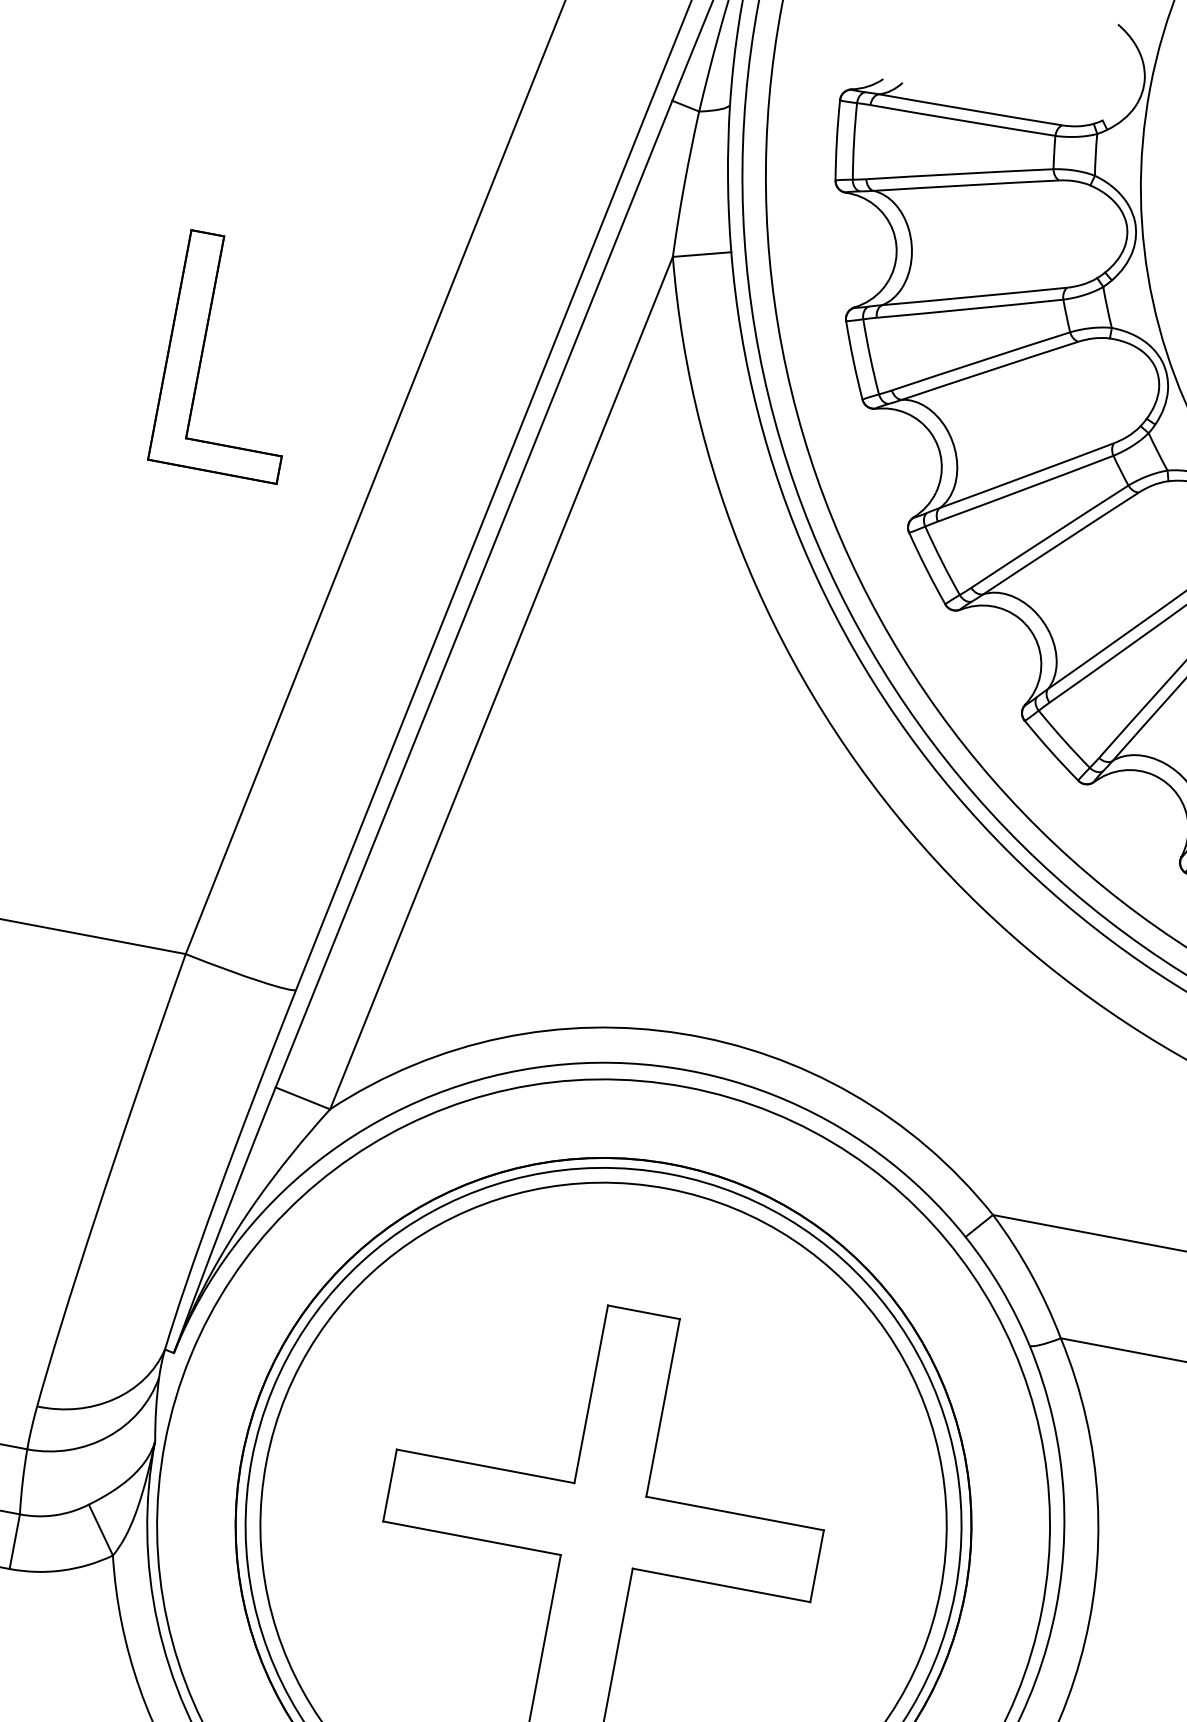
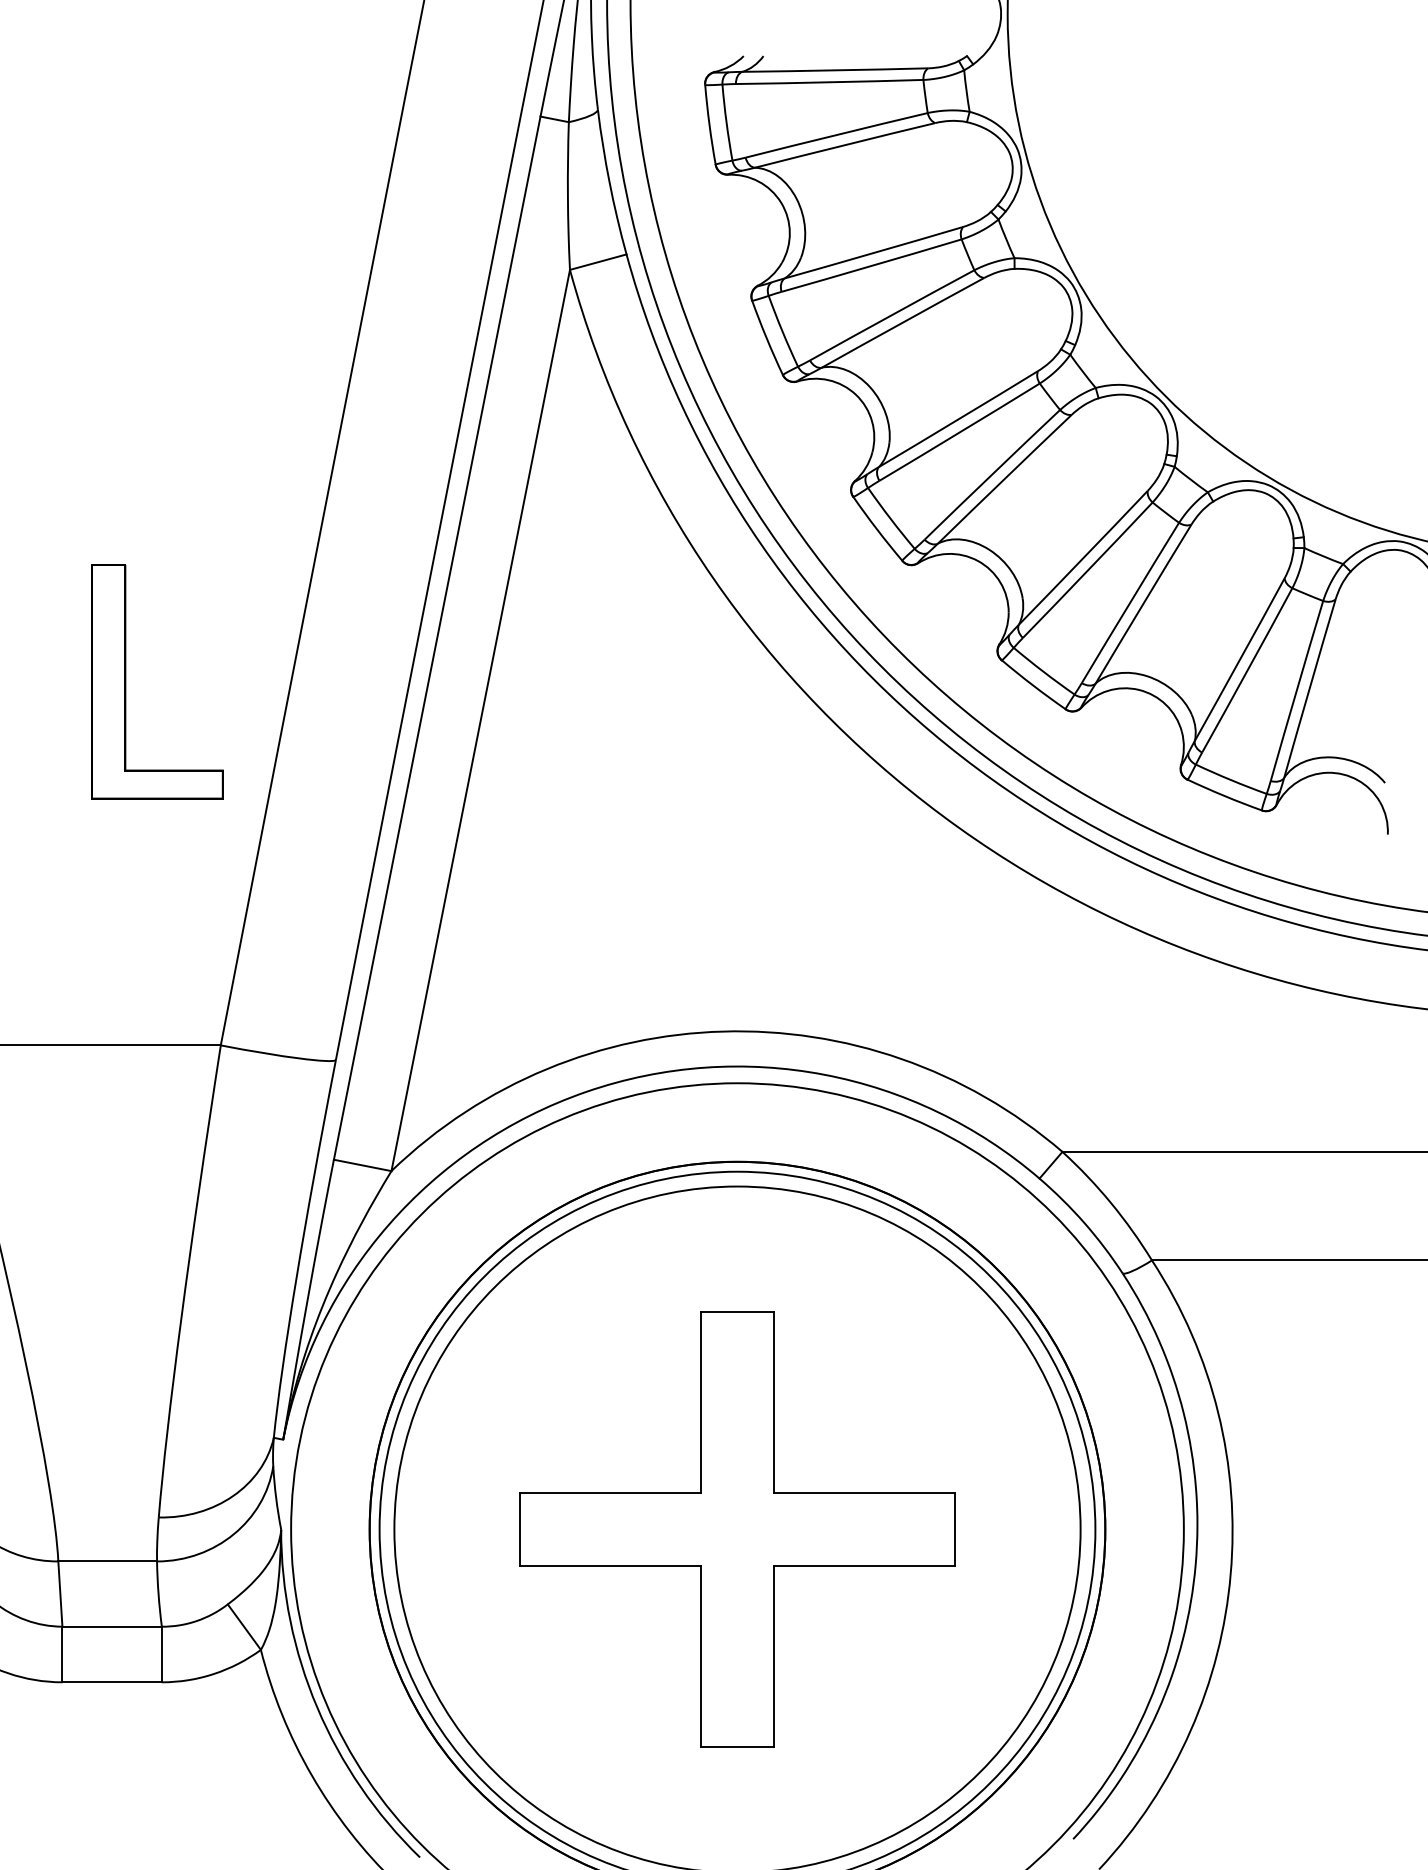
part: (203, 351) -> (126, 681), moved

